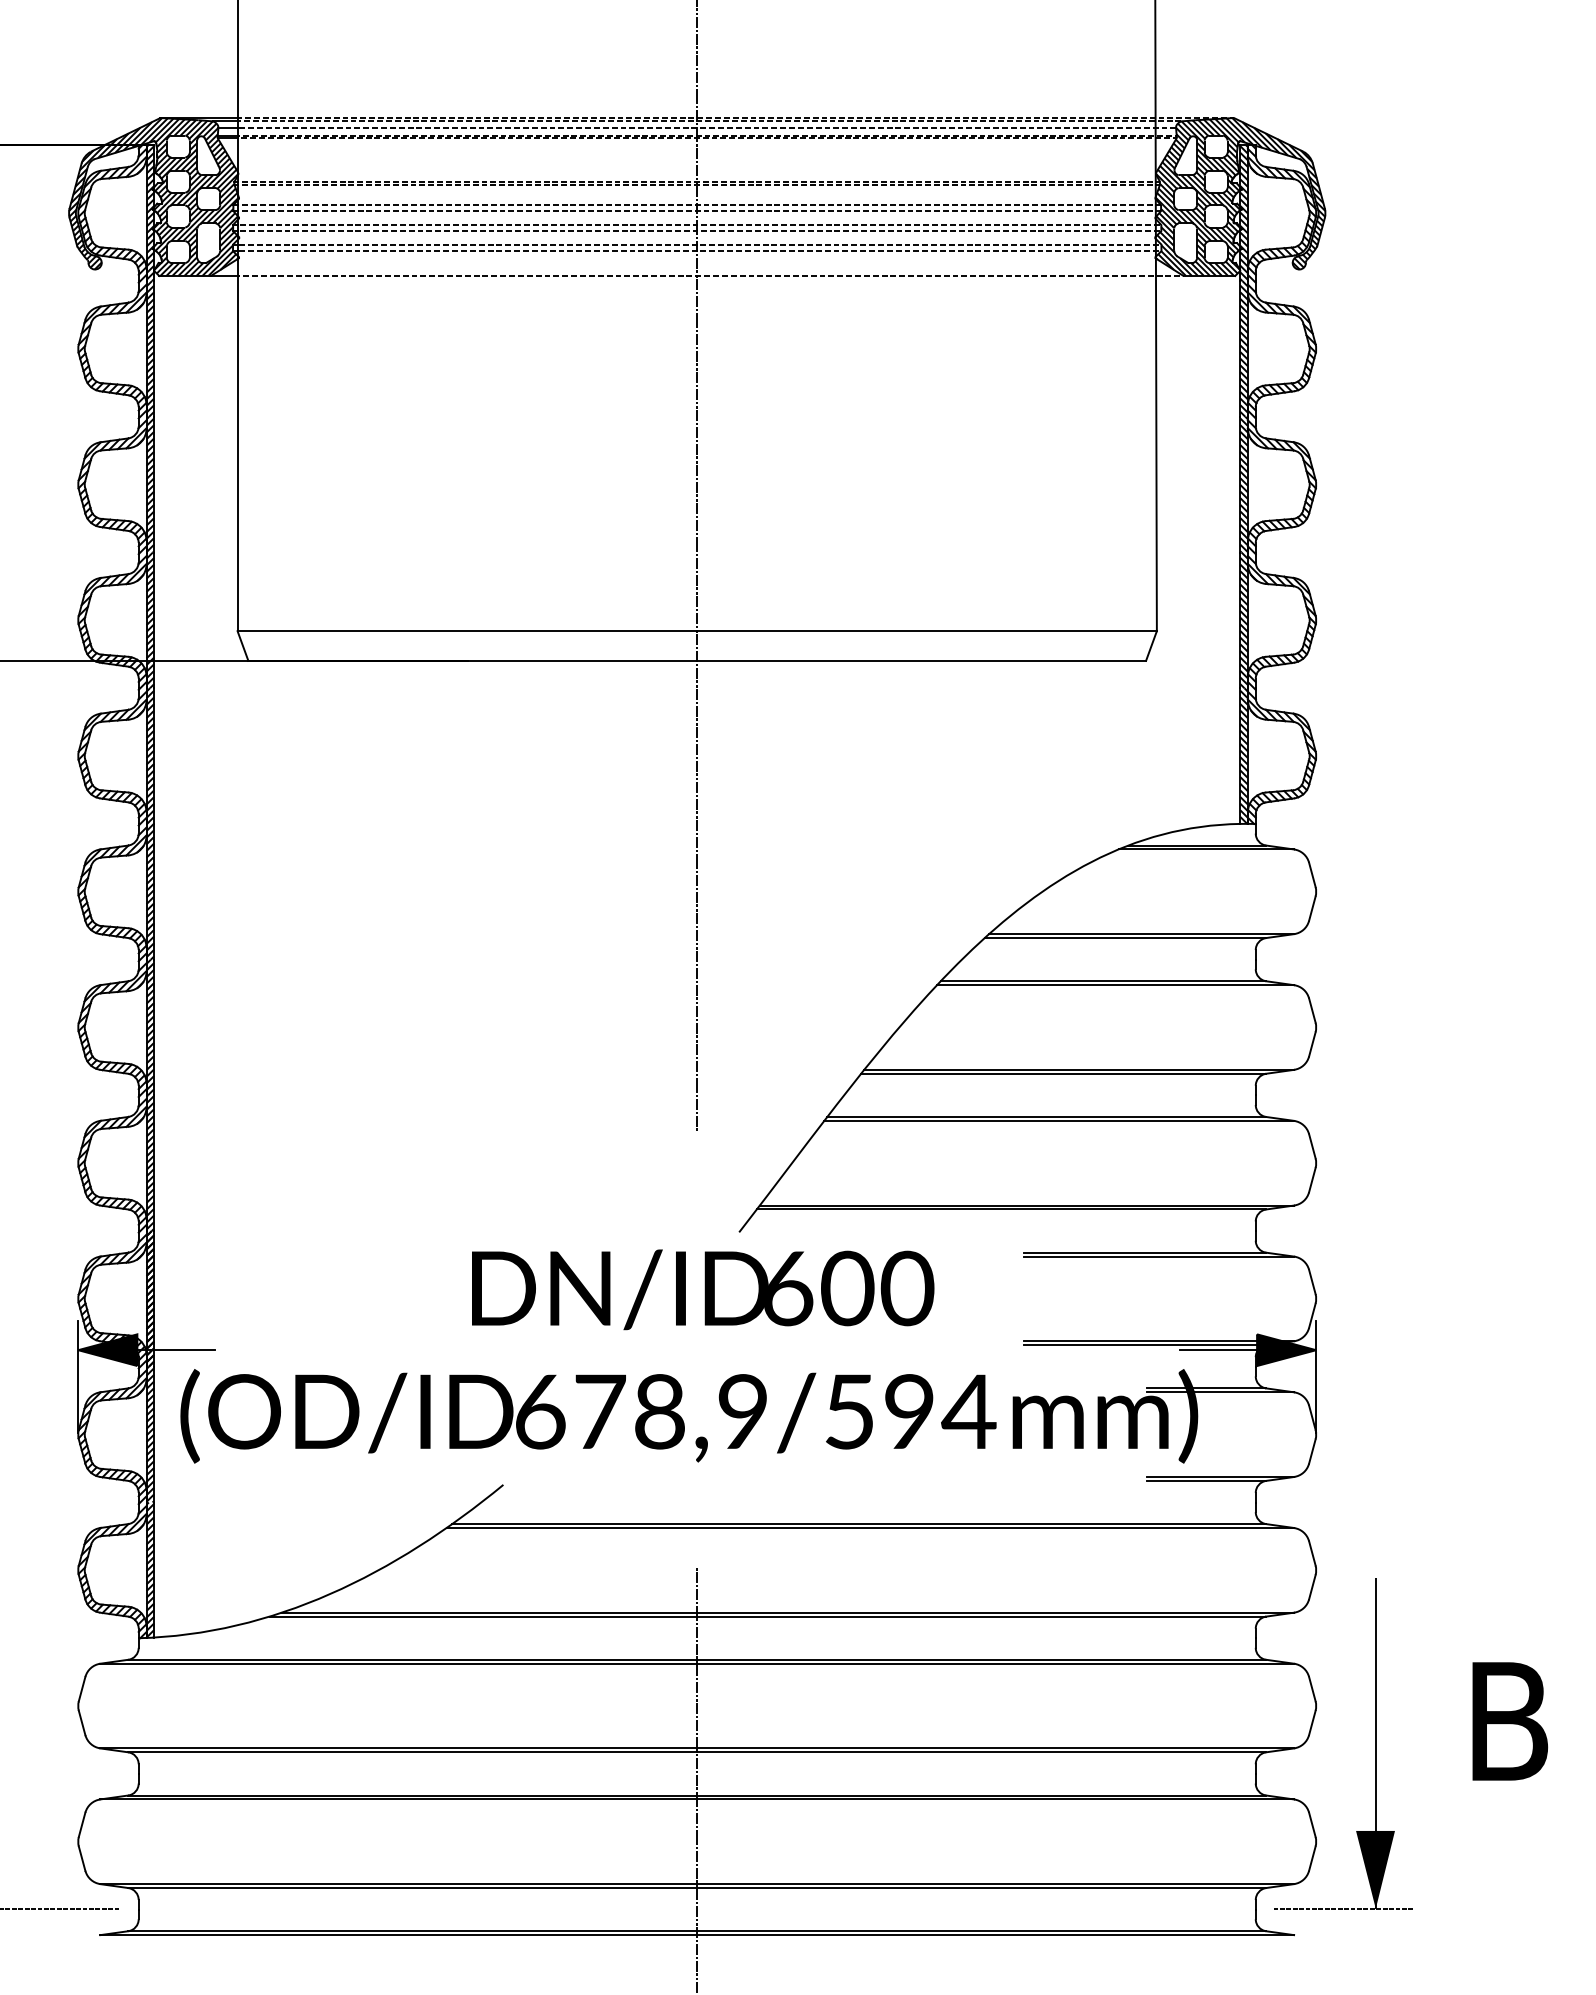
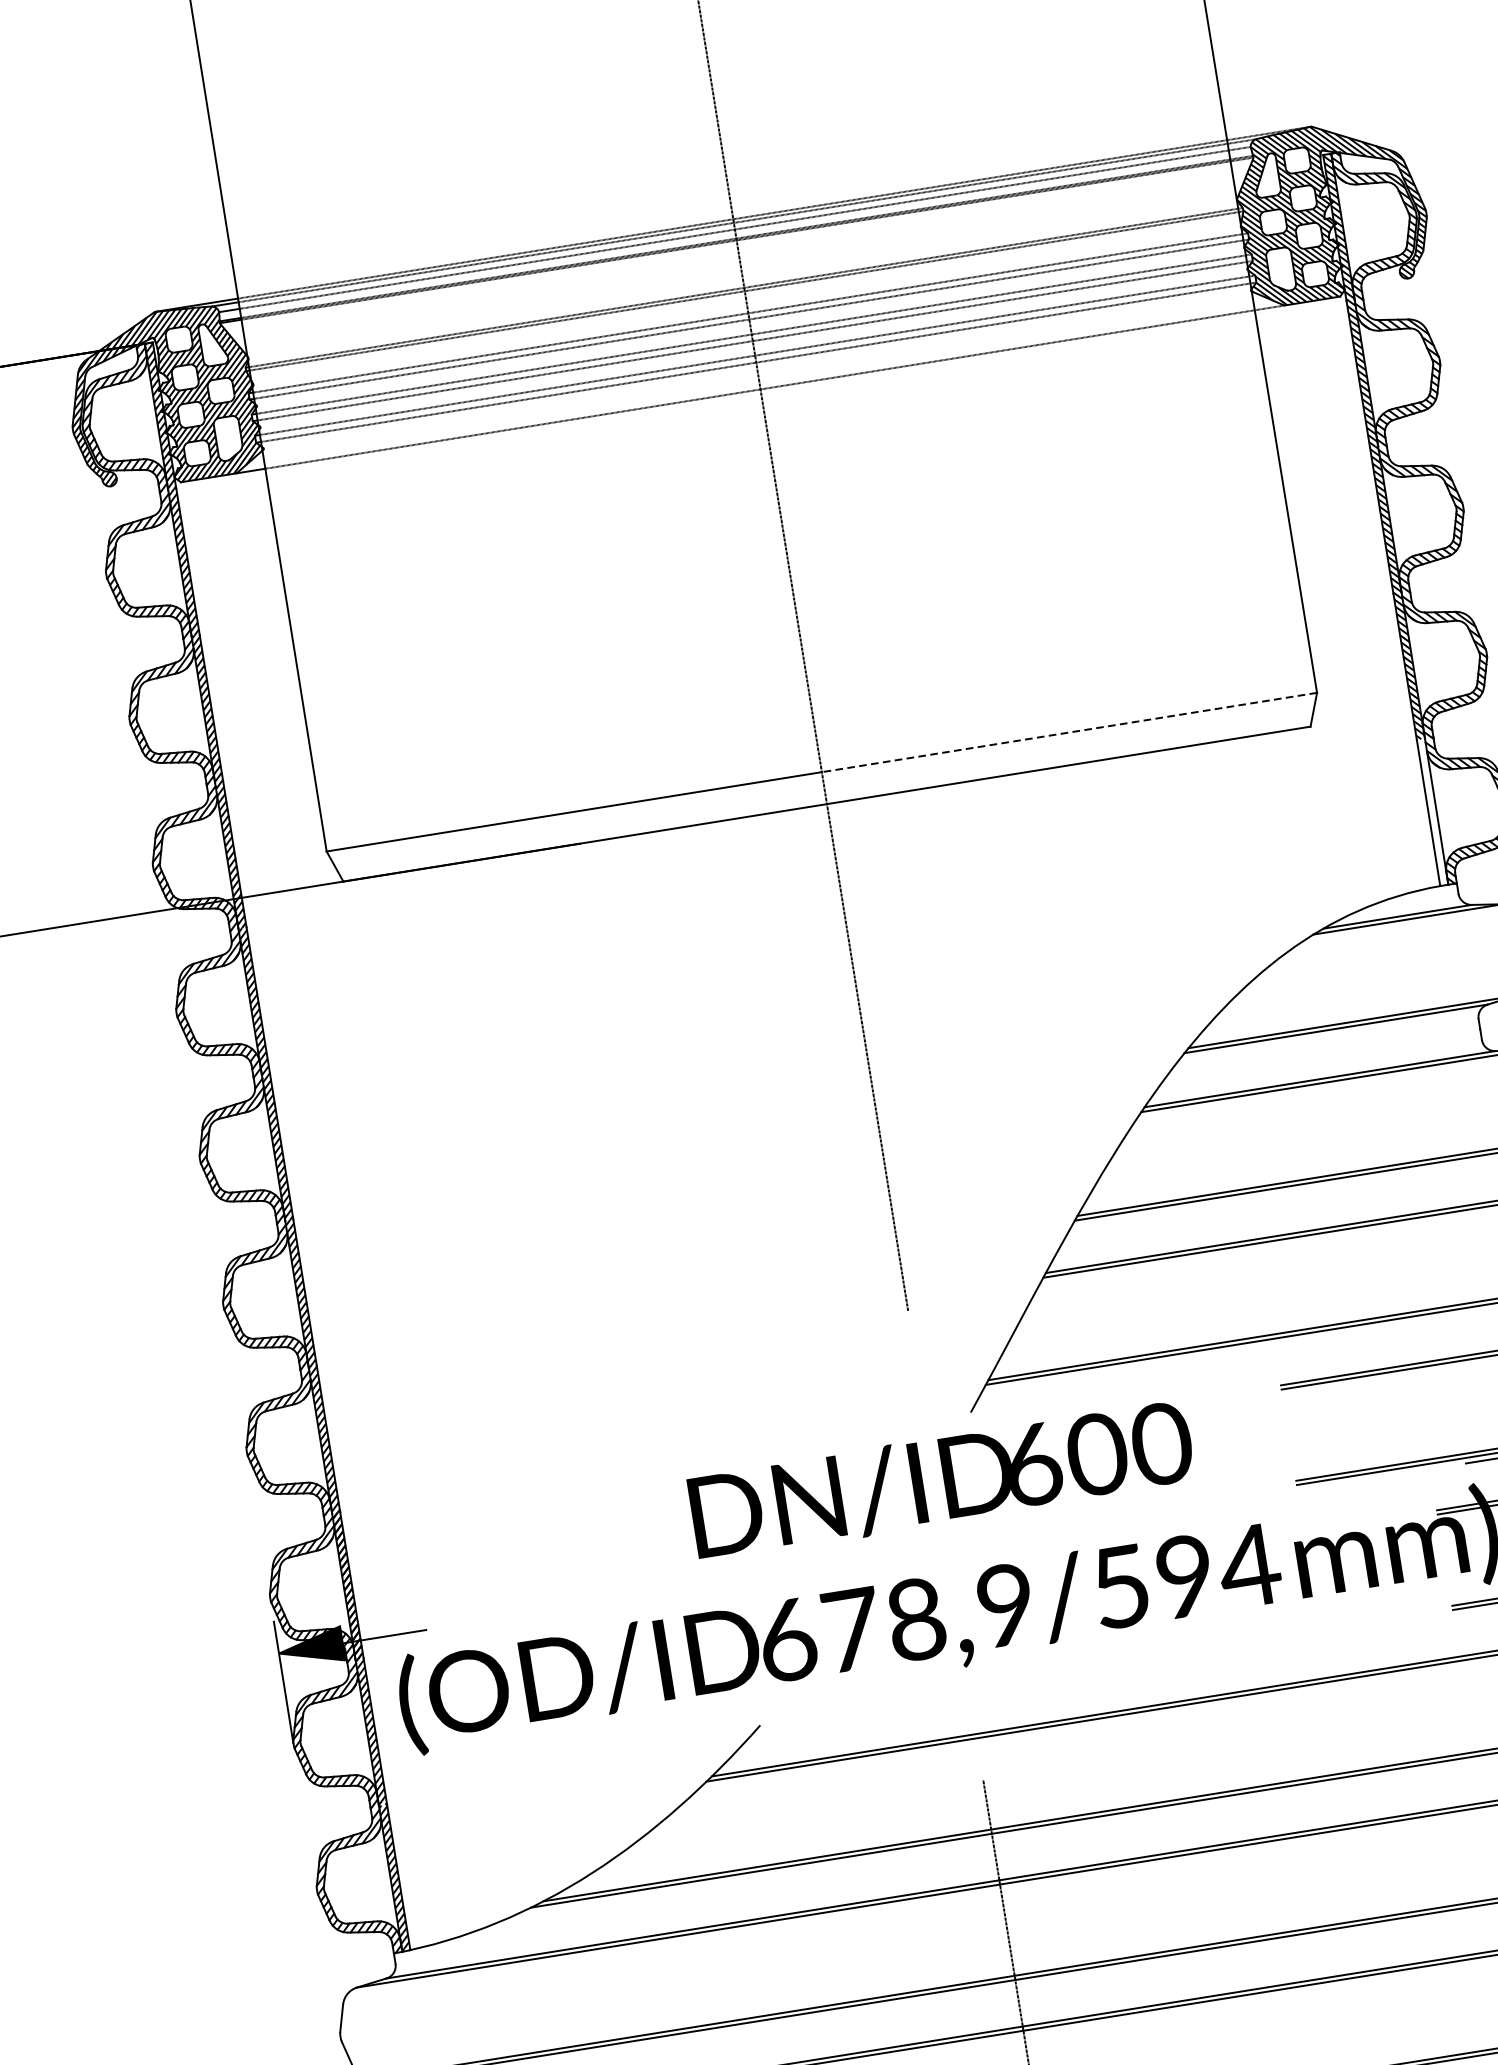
line: (927, 631) -> (1069, 732), solid -> dashed
hatch: (1243, 755) -> (1431, 811), removed

